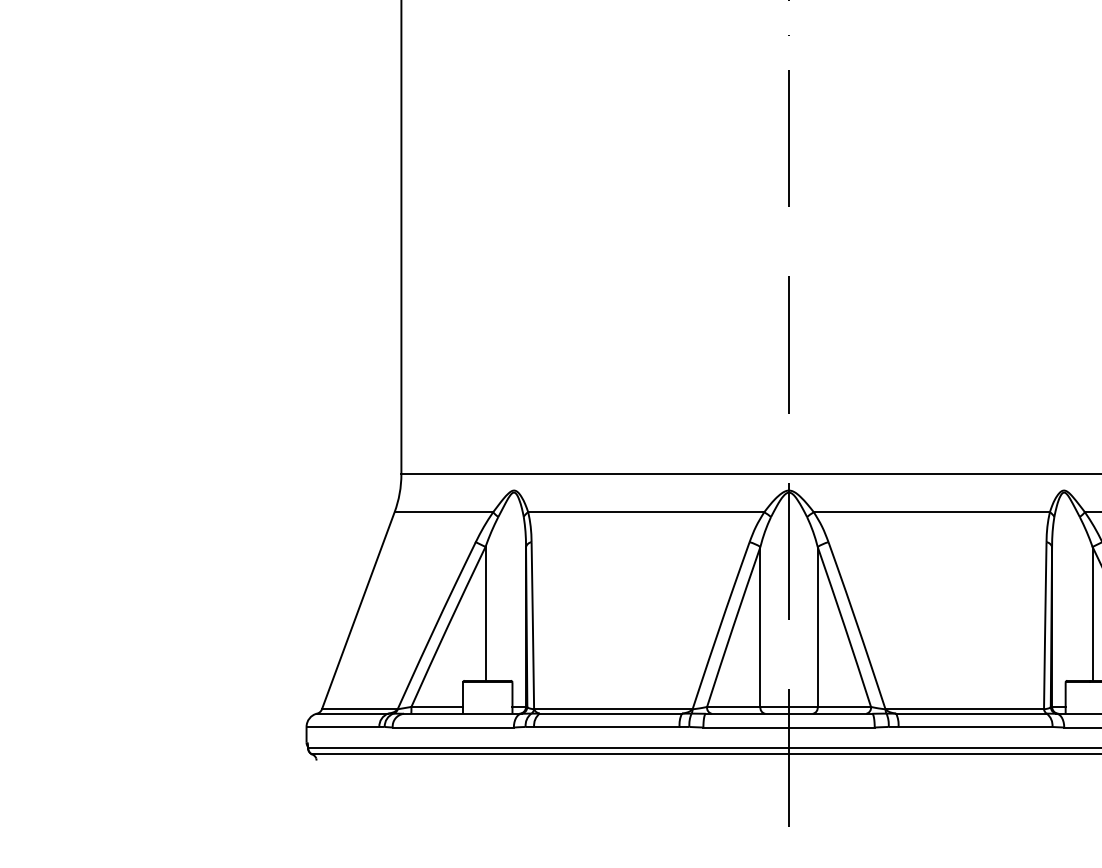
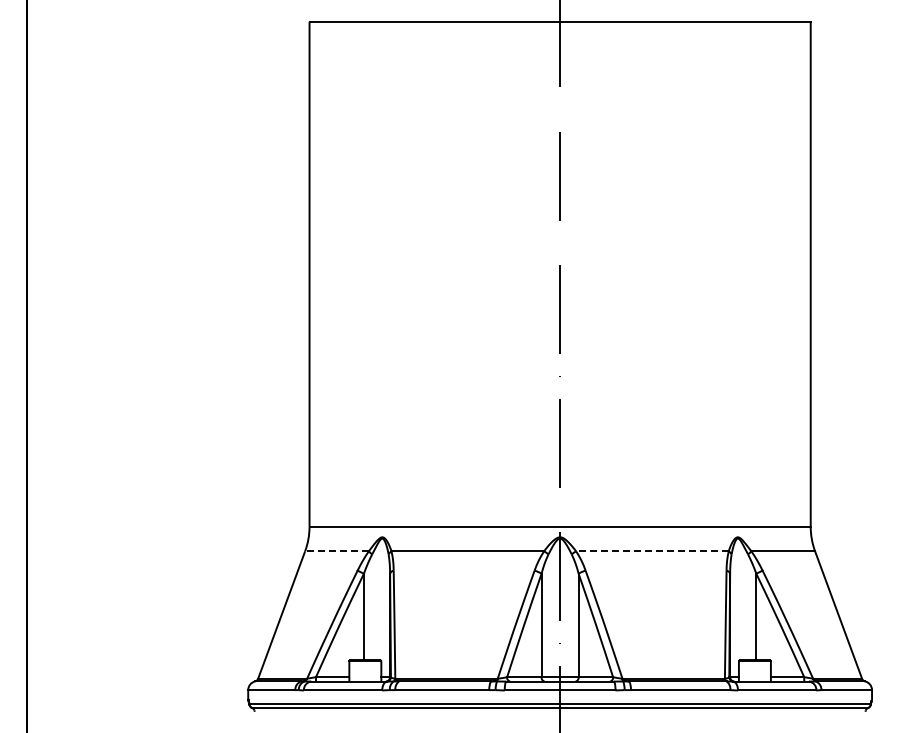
line: (444, 512) -> (337, 551), solid -> dashed
line: (930, 512) -> (651, 551), solid -> dashed

